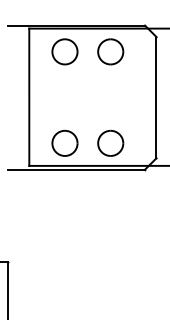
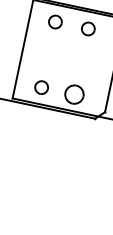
part: (64, 51) -> (55, 21), size x0.7
part: (110, 51) -> (88, 28), size x0.7
part: (64, 142) -> (41, 87), size x0.7

